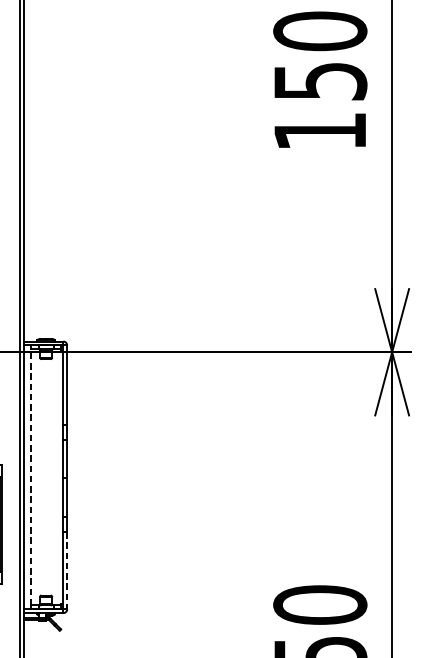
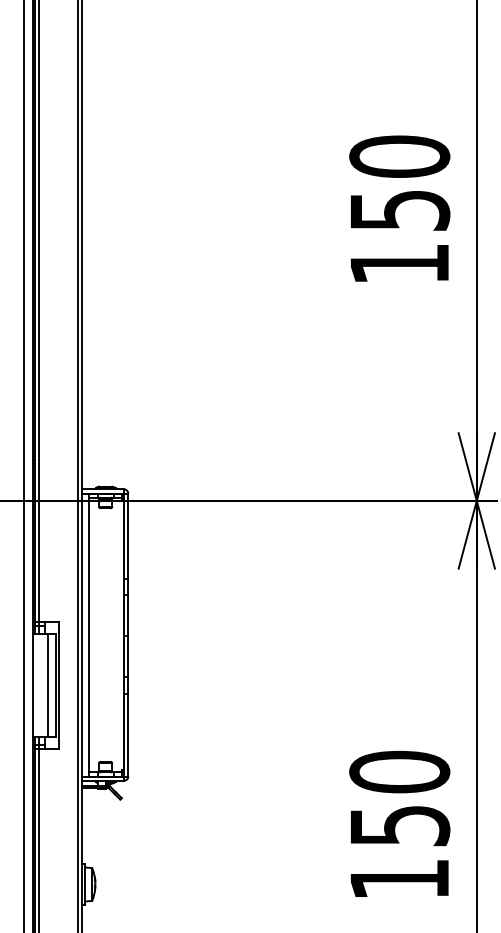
line: (31, 476) -> (89, 634), dashed -> solid
line: (67, 570) -> (128, 735), dashed -> solid

